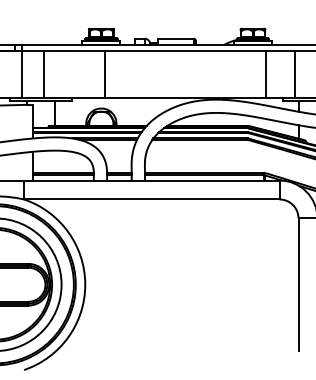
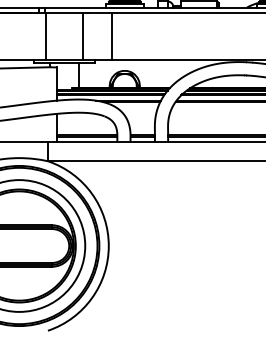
line: (43, 74) -> (83, 37), moved
line: (105, 74) -> (112, 37), moved

